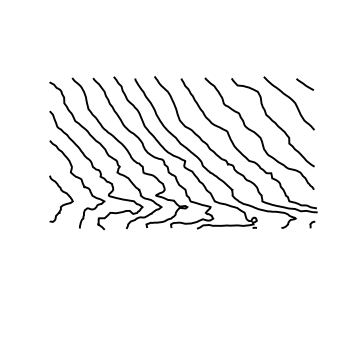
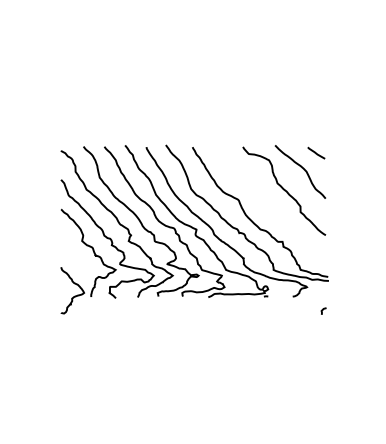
curve: (258, 133) -> (269, 202), removed
curve: (63, 203) -> (74, 295), moved
curve: (312, 223) -> (323, 310), moved

